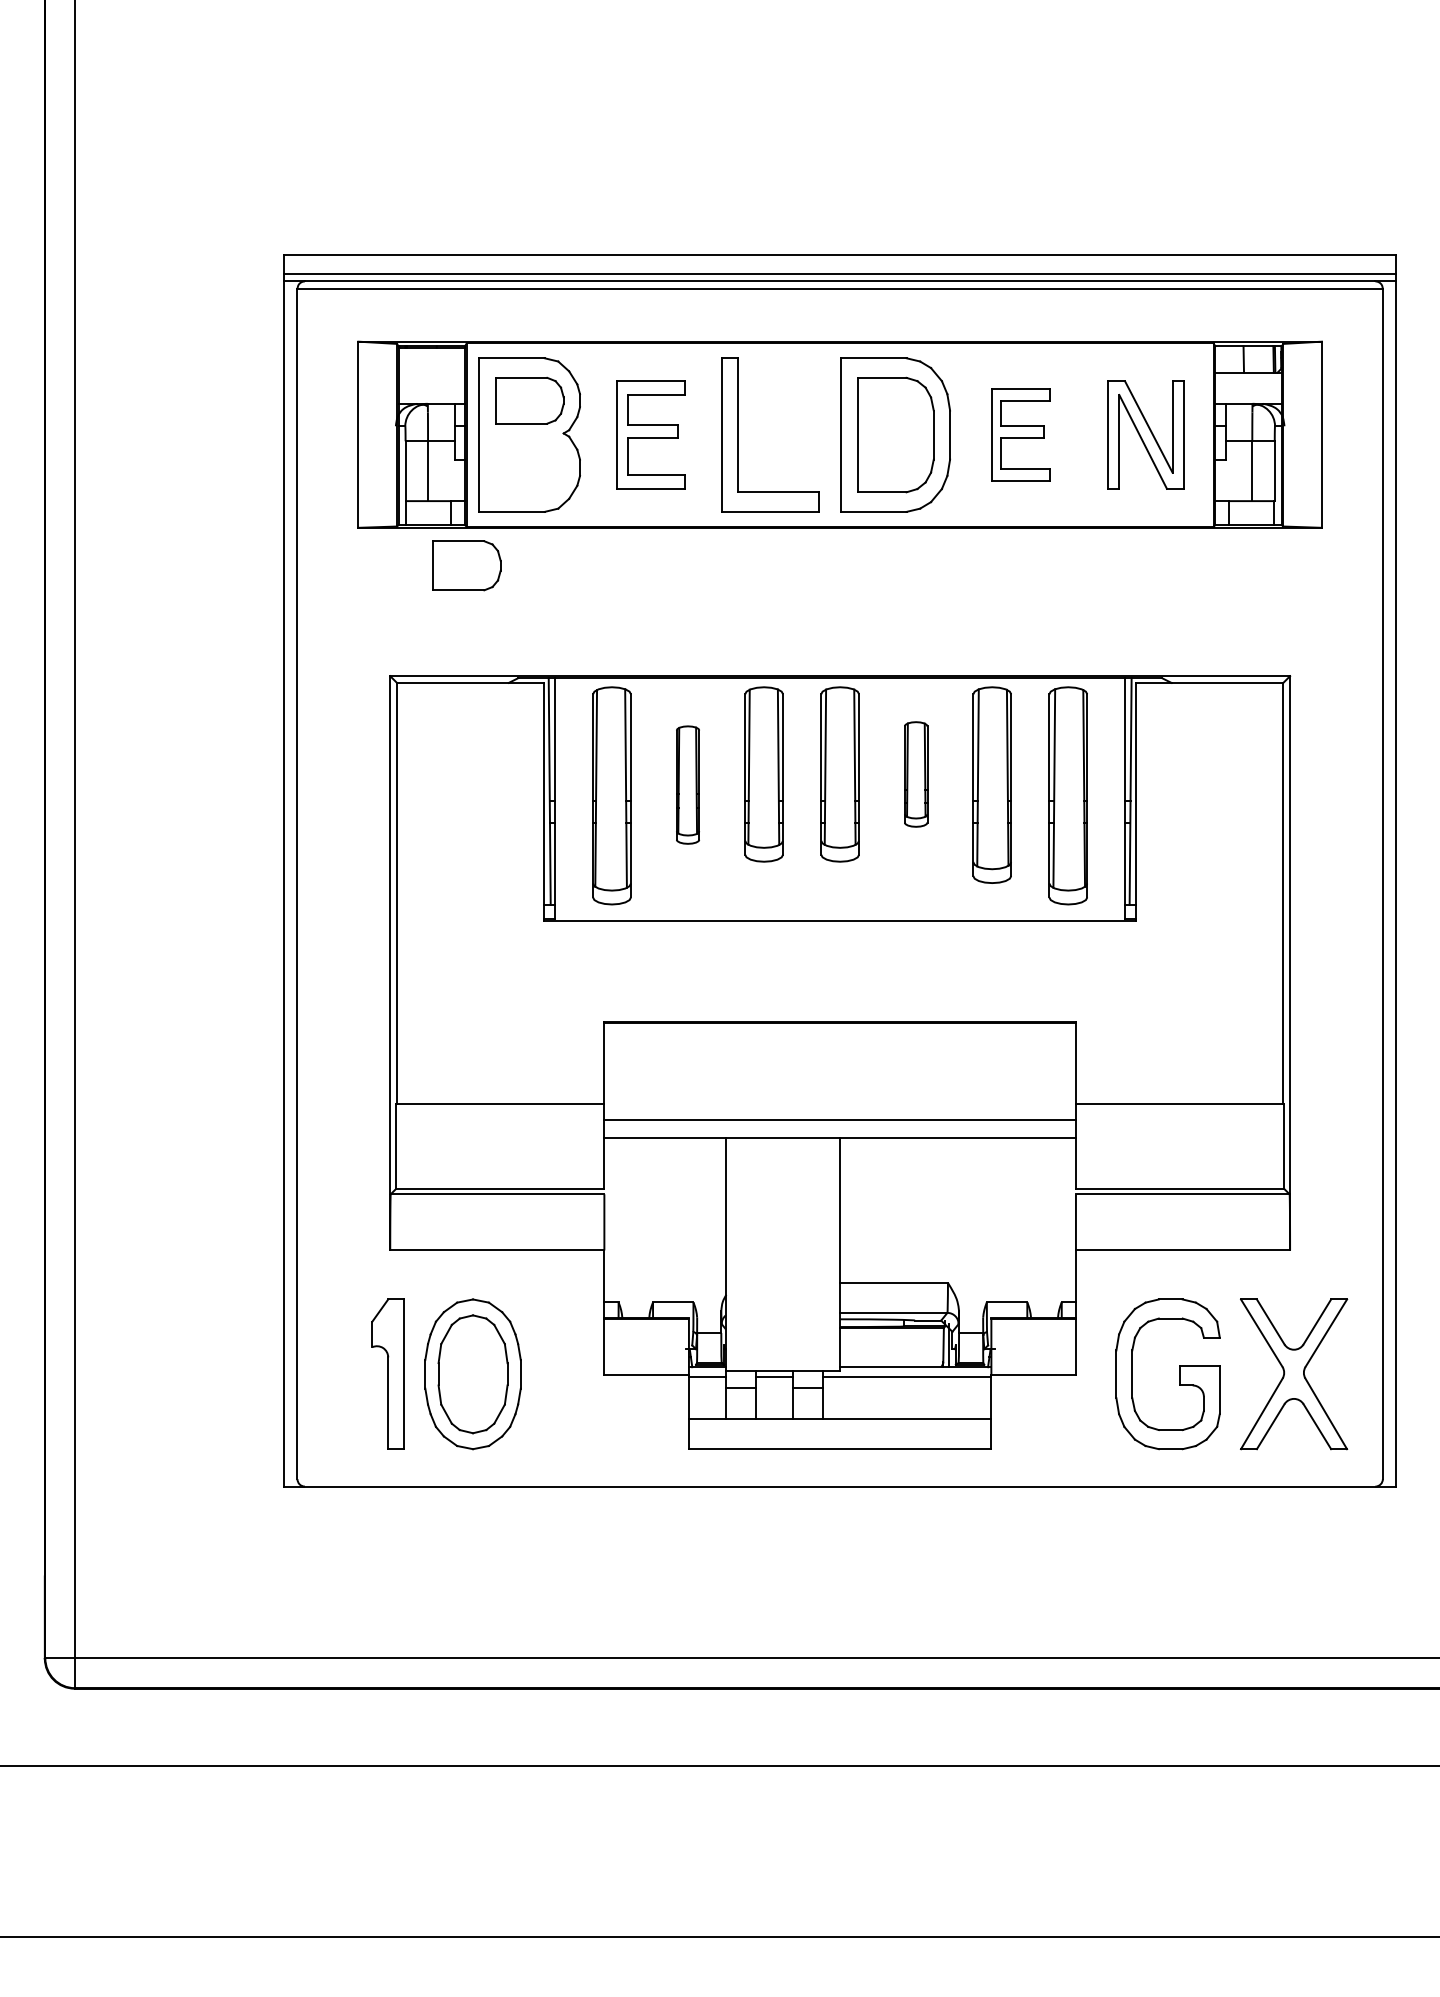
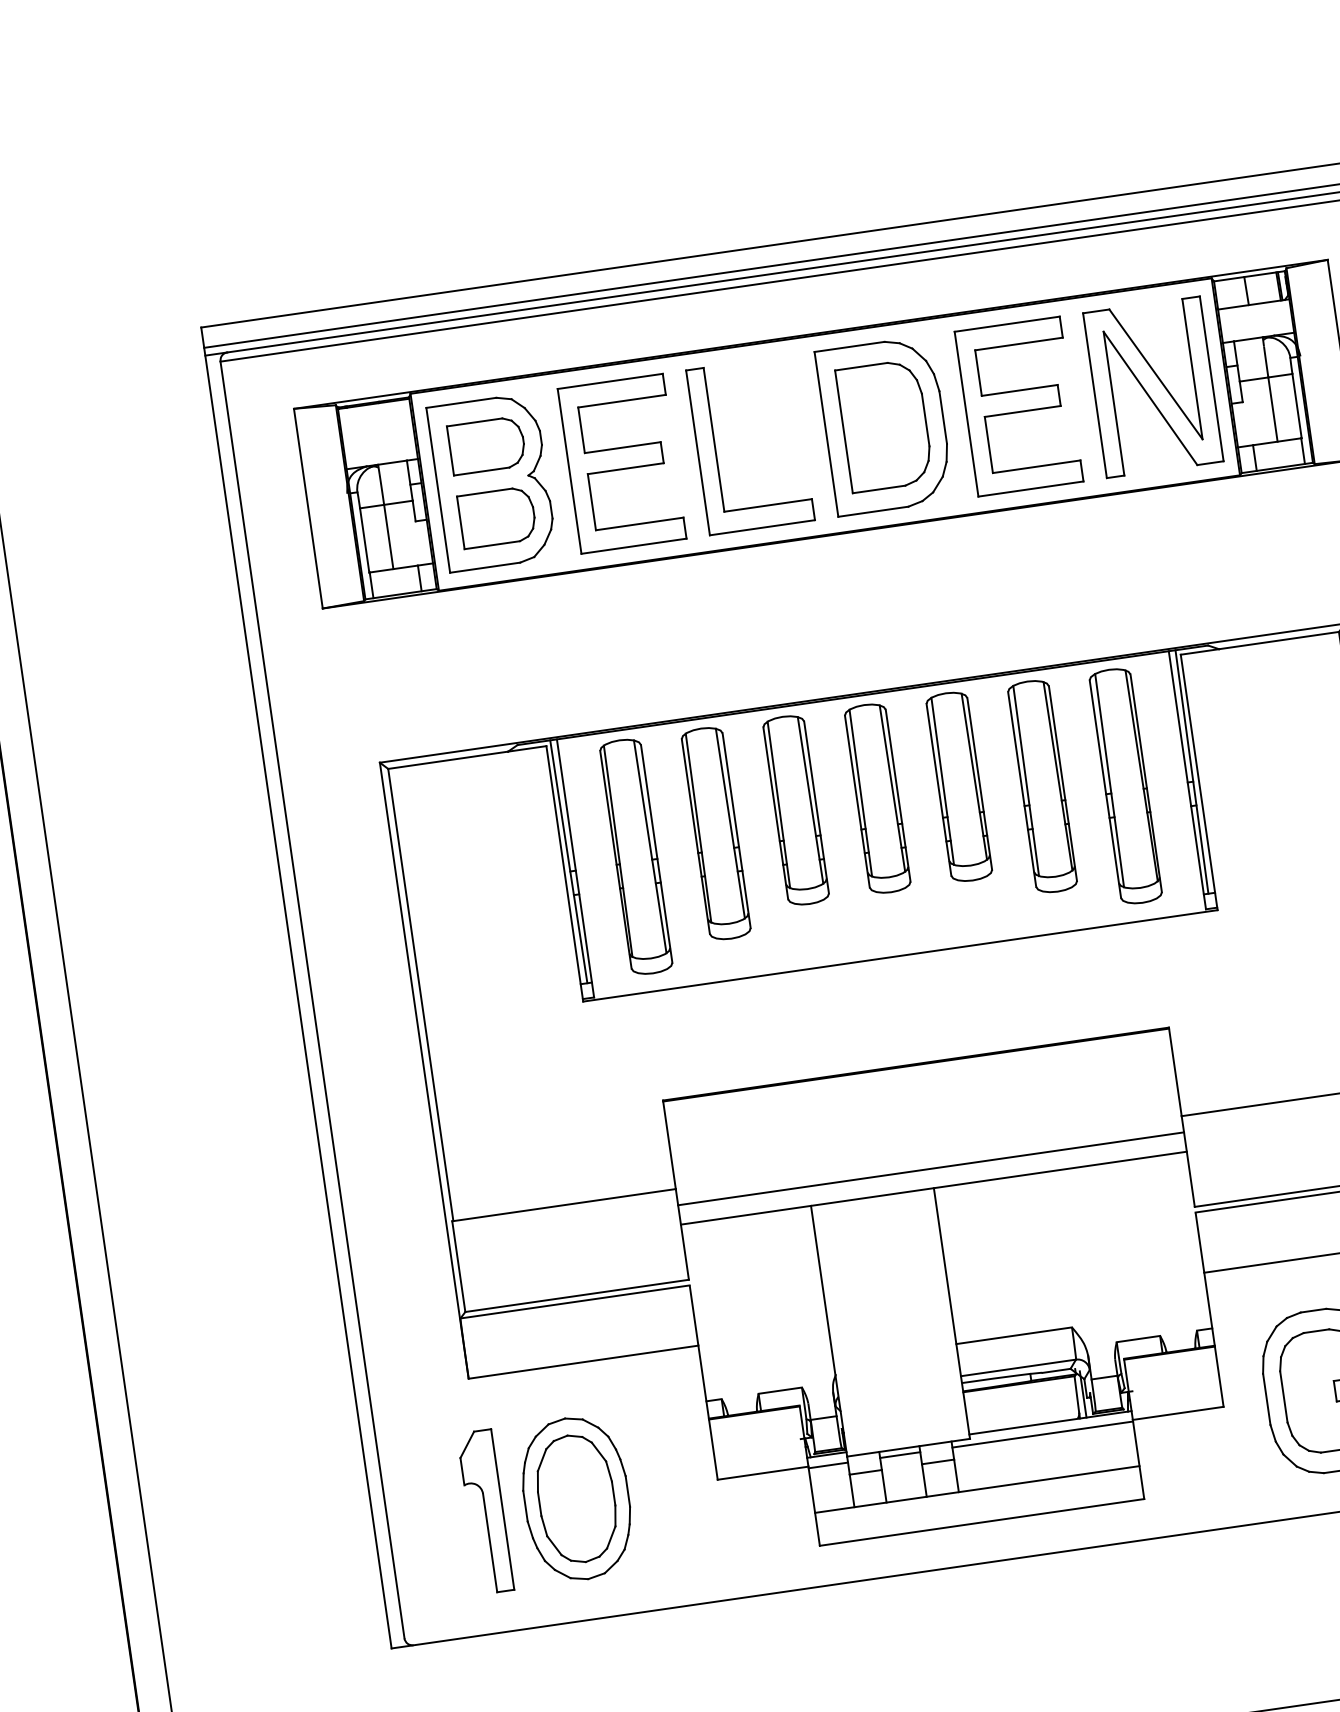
part: (650, 434) -> (621, 463), size x1.43
part: (1020, 434) -> (1018, 406), size x1.67
part: (1145, 434) -> (1152, 386), size x1.43
part: (466, 565) -> (497, 517), moved
part: (915, 774) -> (958, 787), size x1.67
part: (687, 784) -> (715, 832), size x1.67

